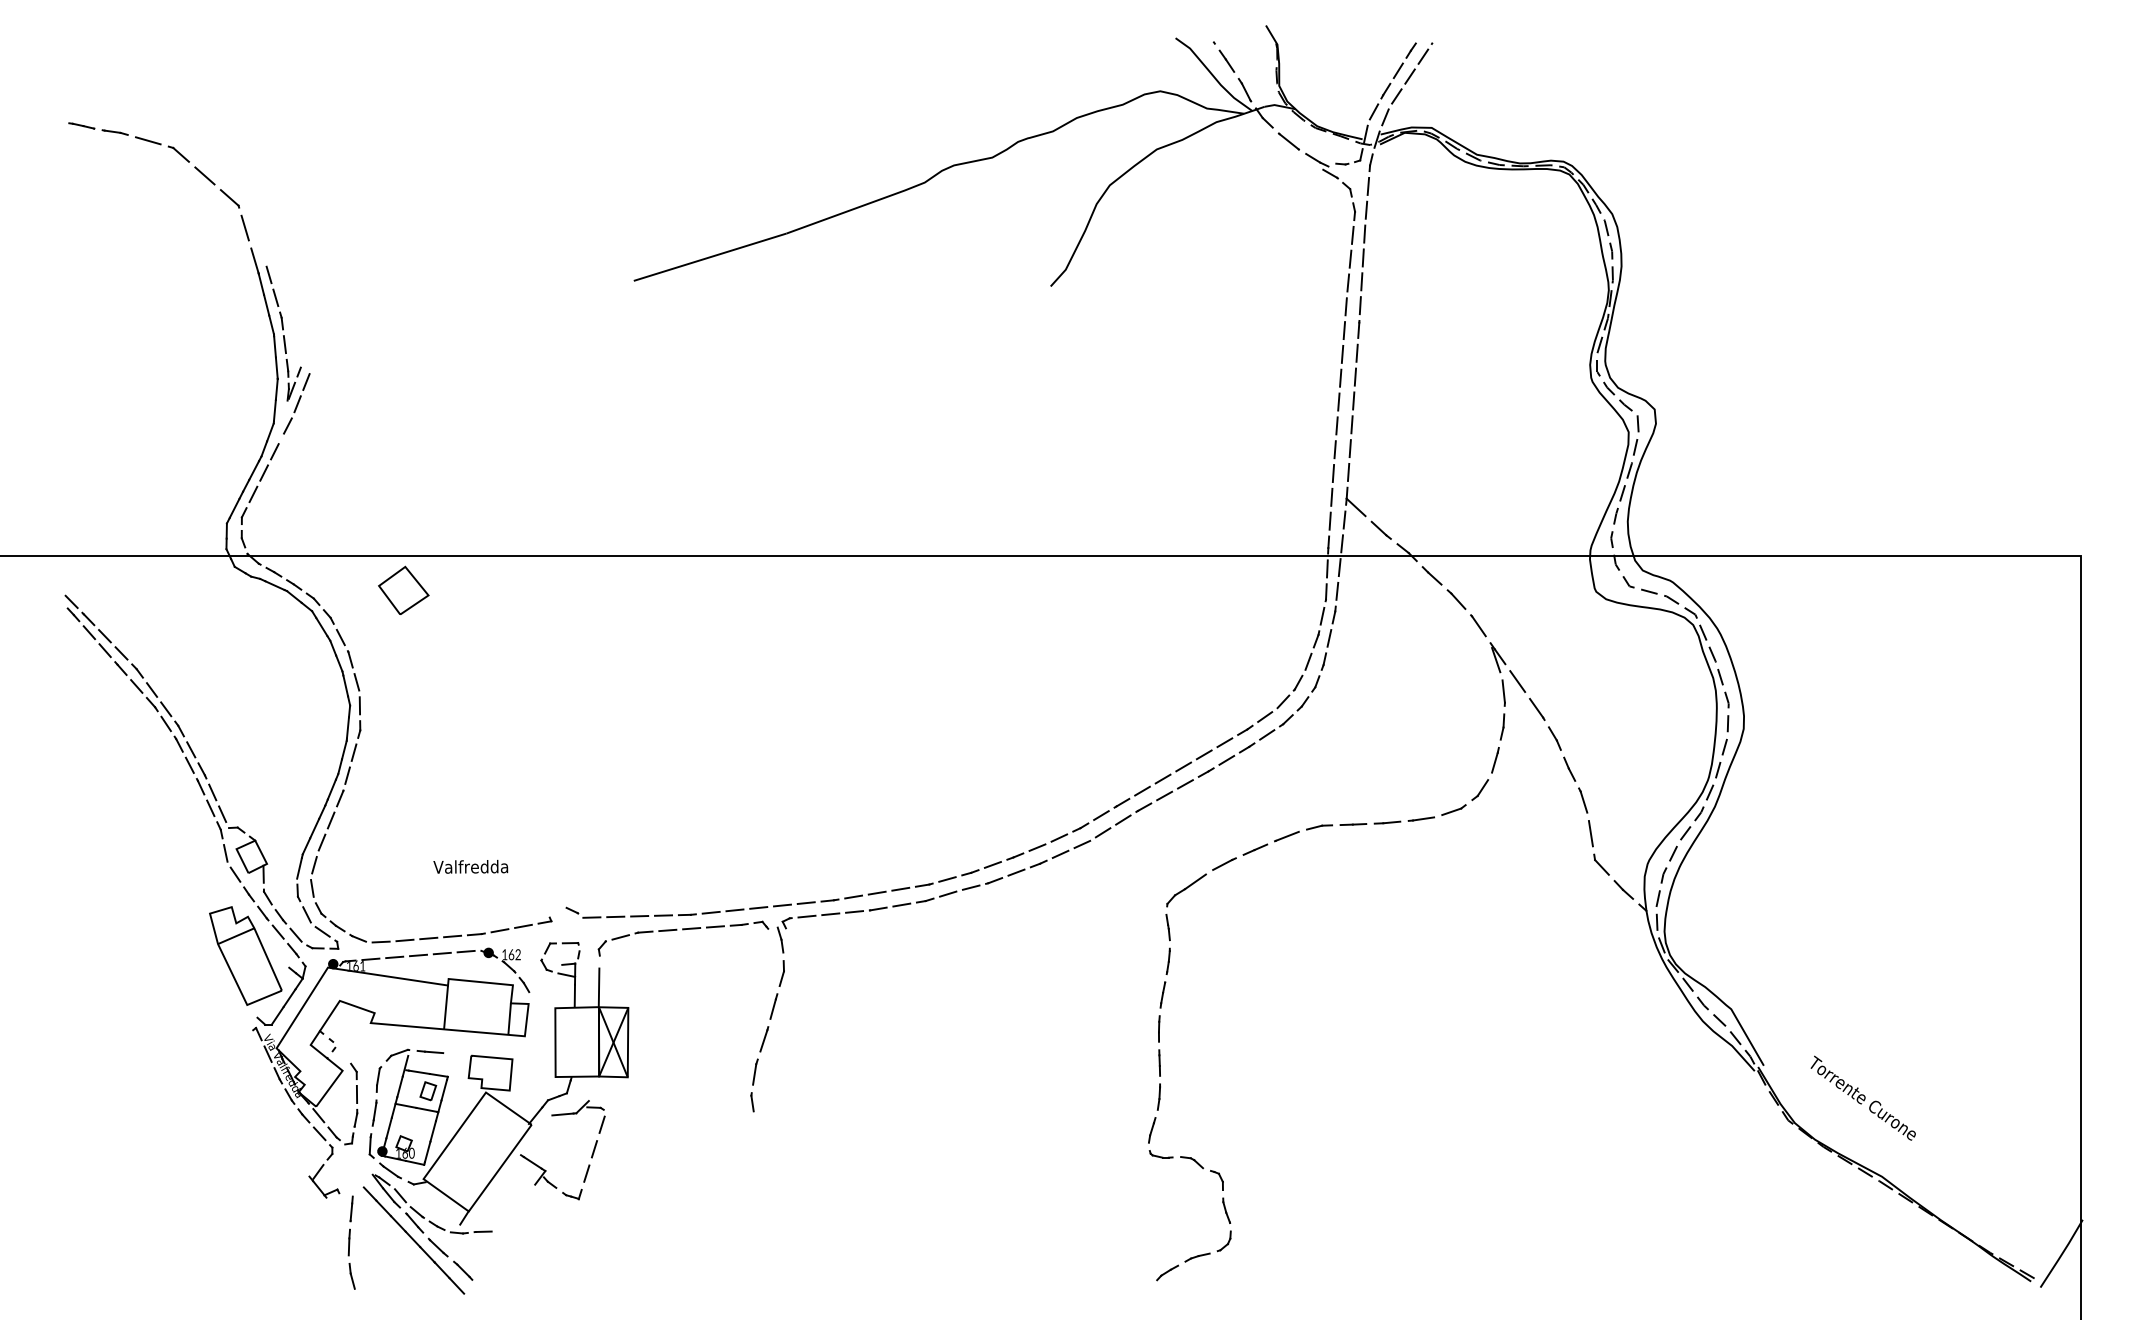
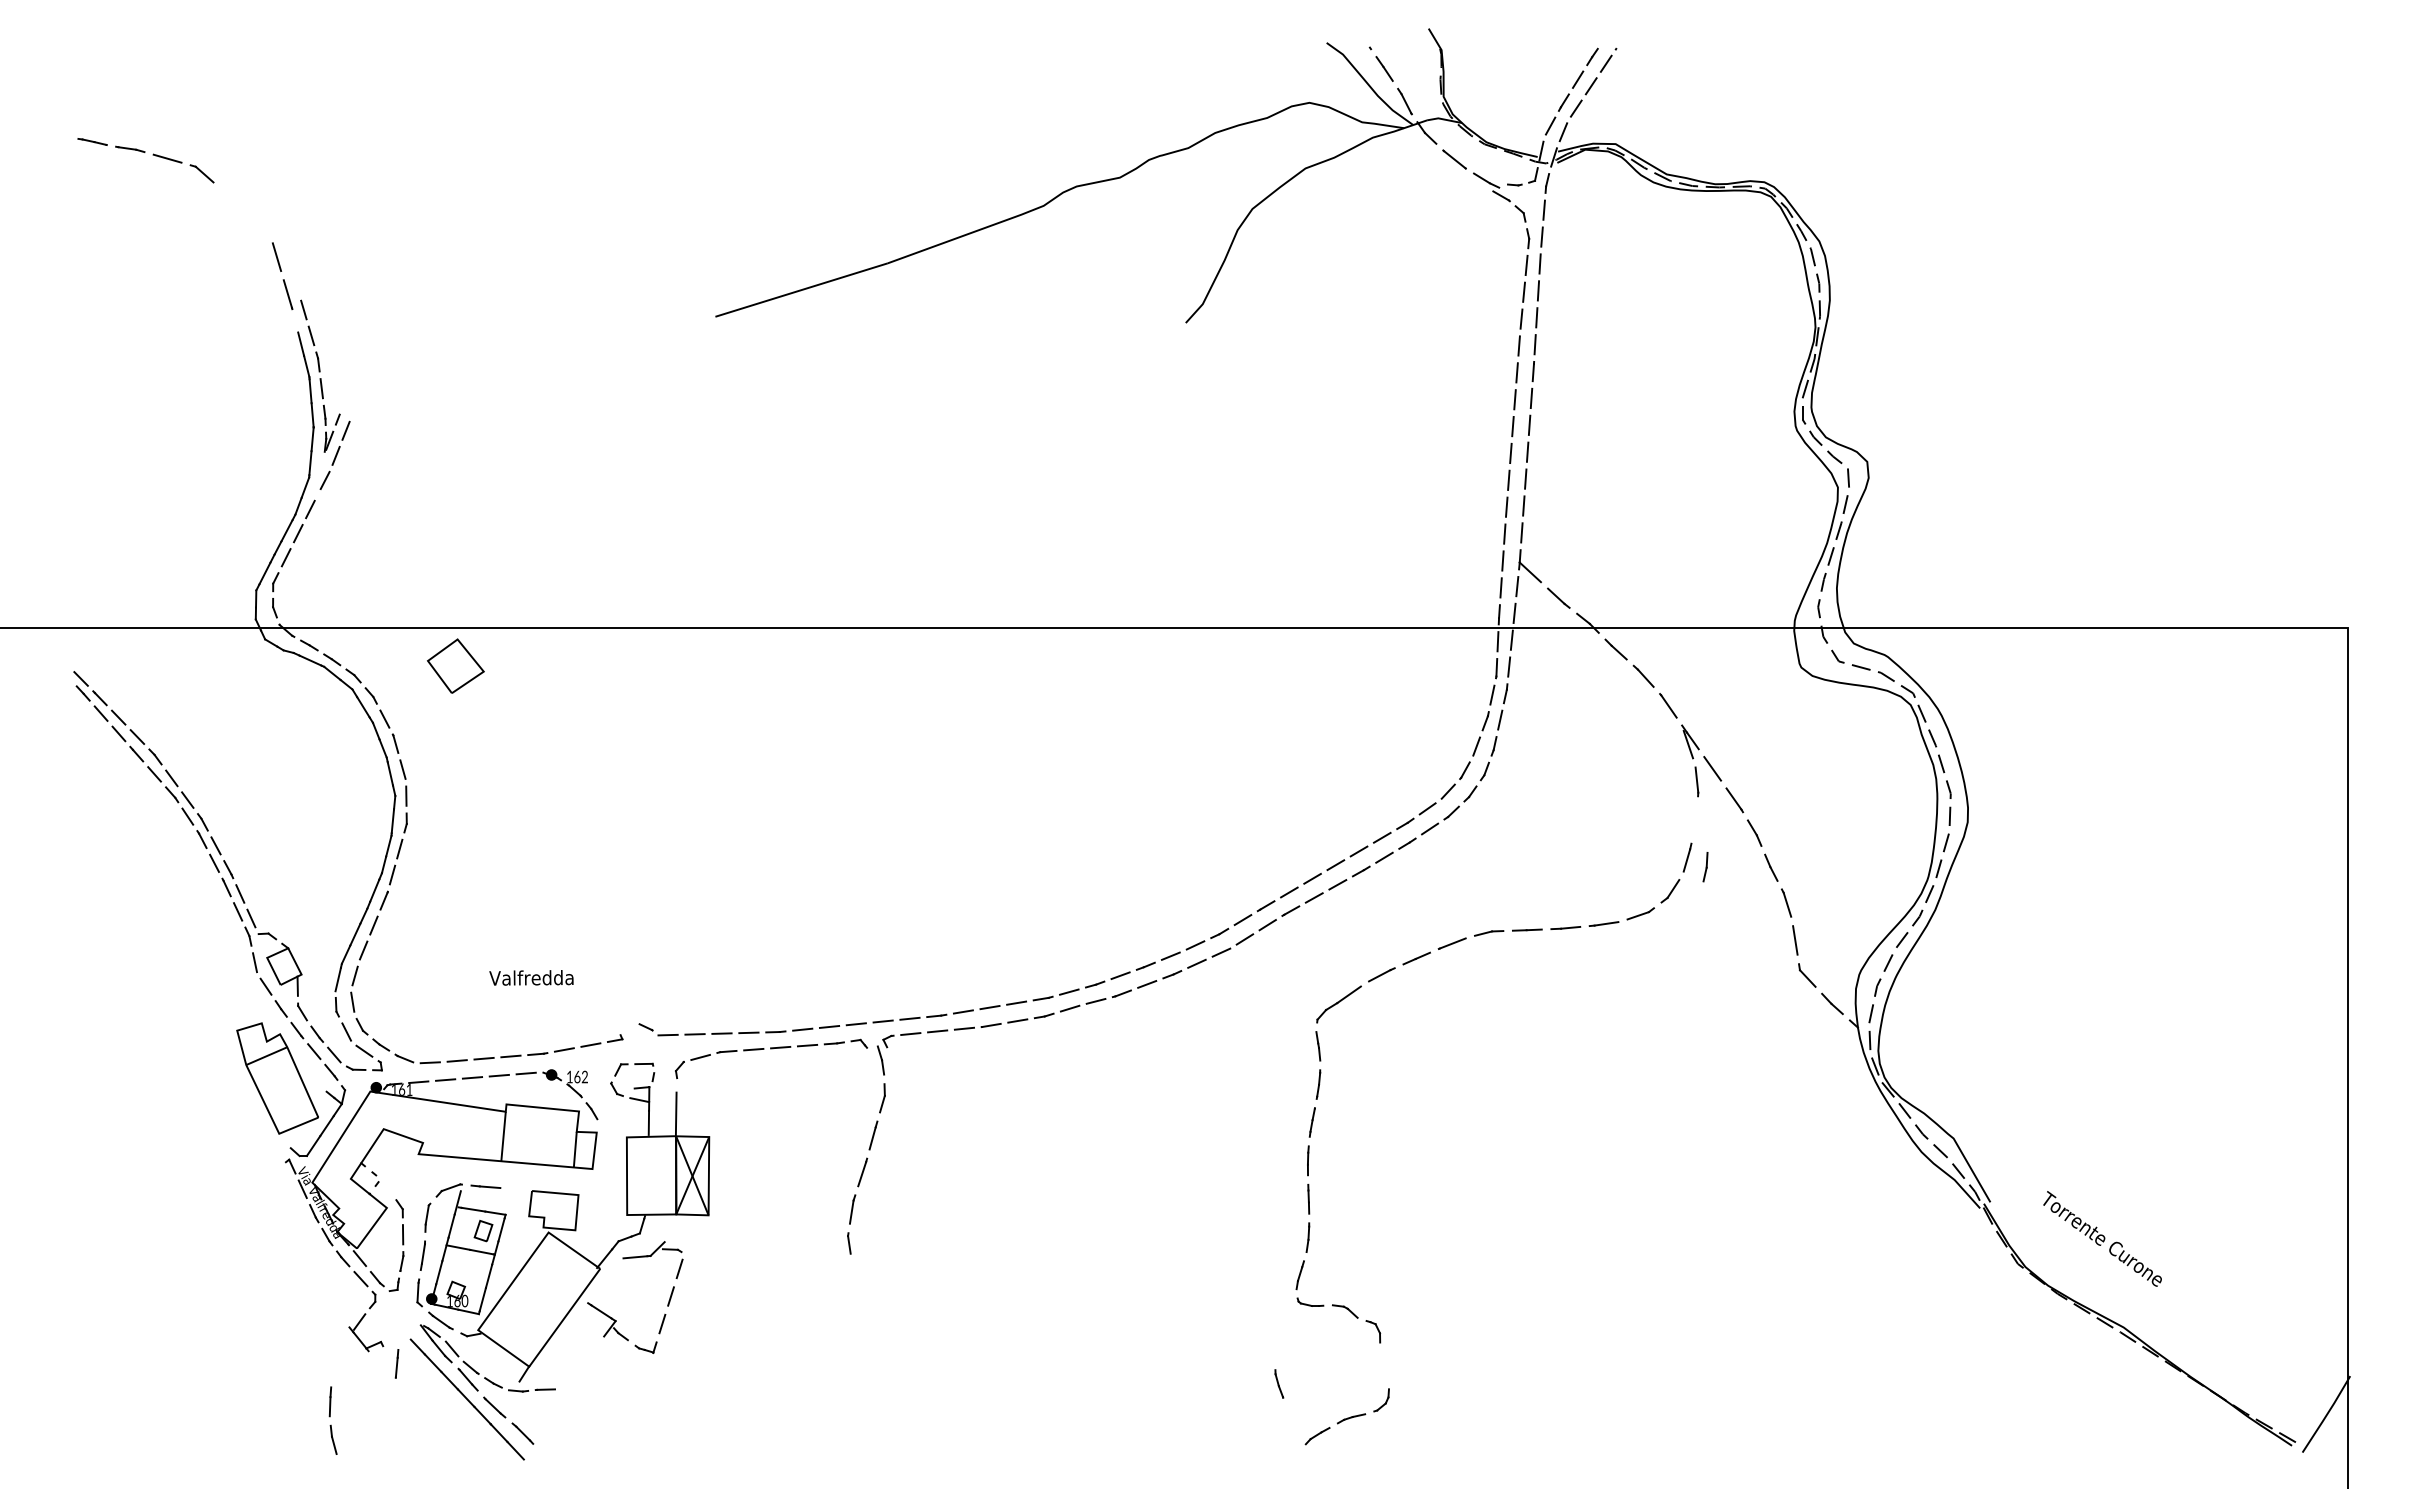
part: (217, 187) -> (245, 211), removed
line: (261, 284) -> (295, 320), removed
part: (1502, 727) -> (1705, 867), moved
part: (1226, 1210) -> (1279, 1383), moved
part: (351, 1259) -> (332, 1420), moved

